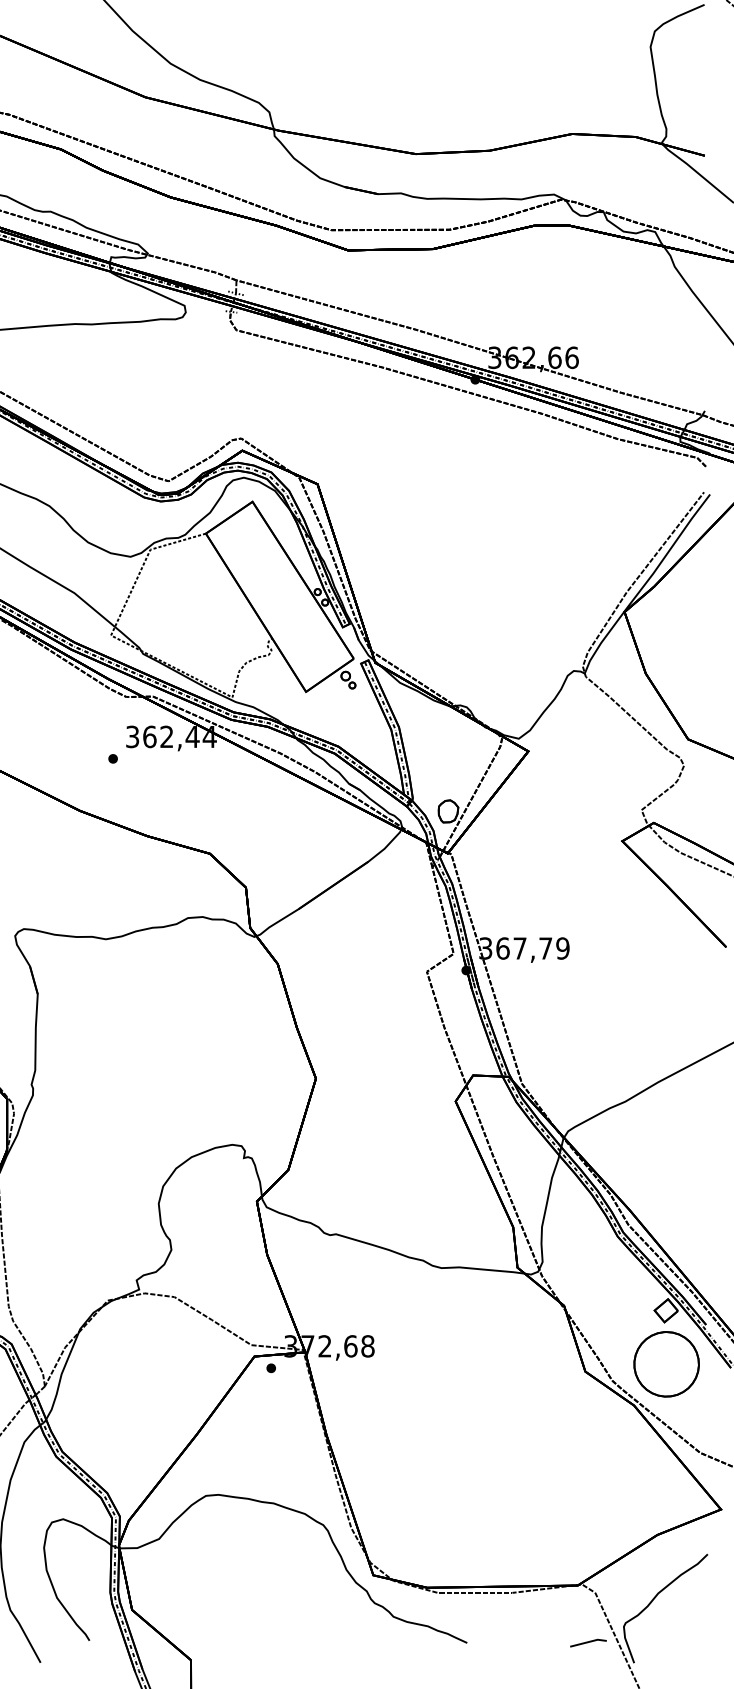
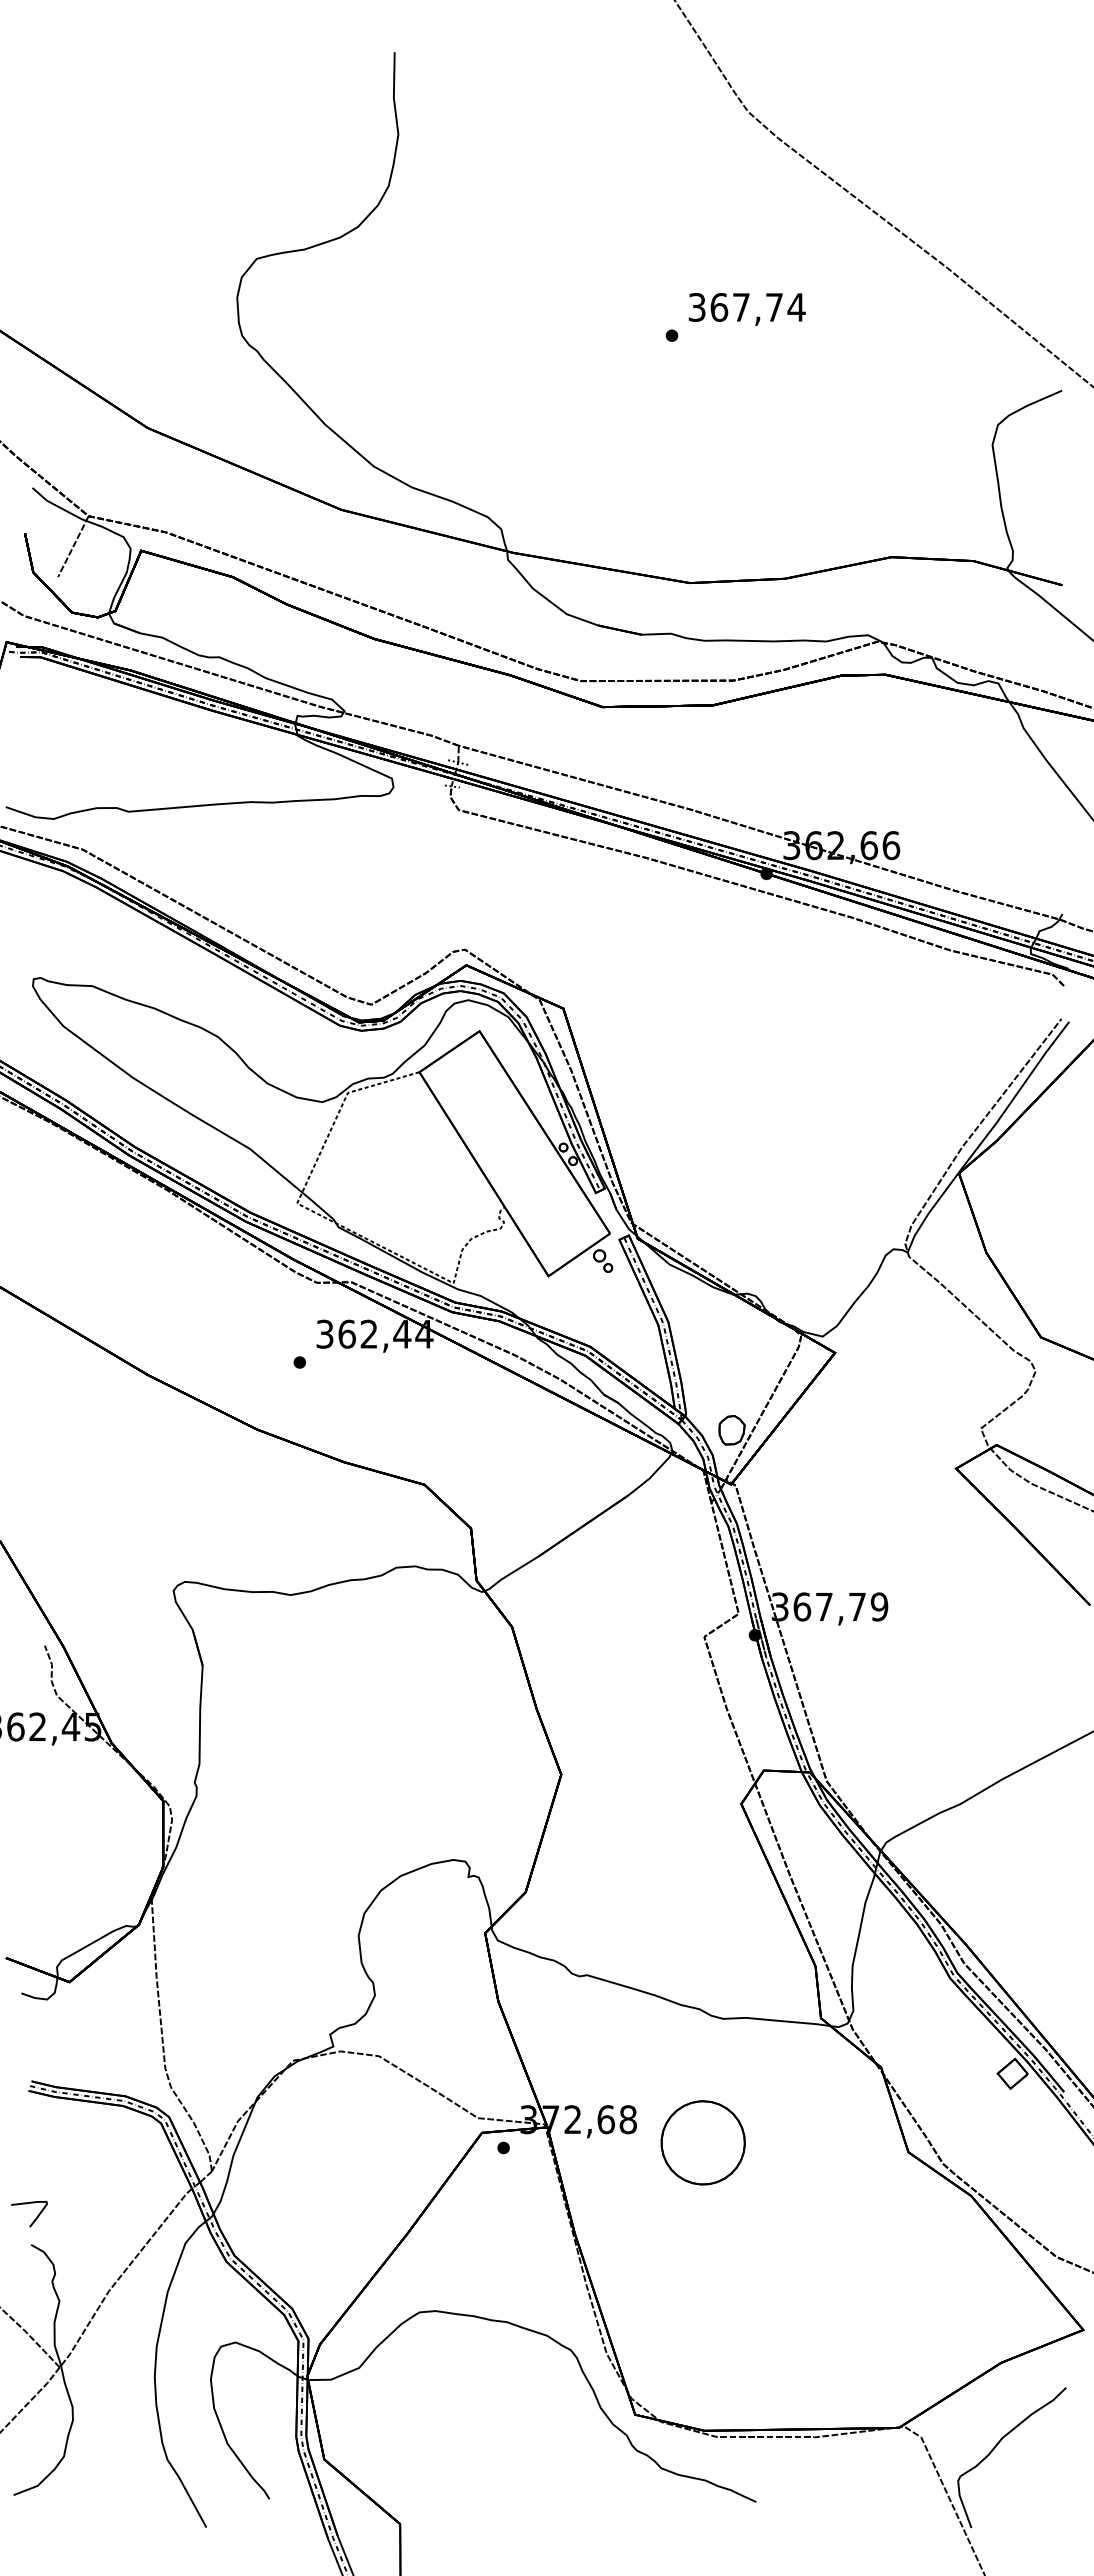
part: (666, 1364) -> (702, 2142), moved
line: (588, 1642) -> (912, 2501), removed

